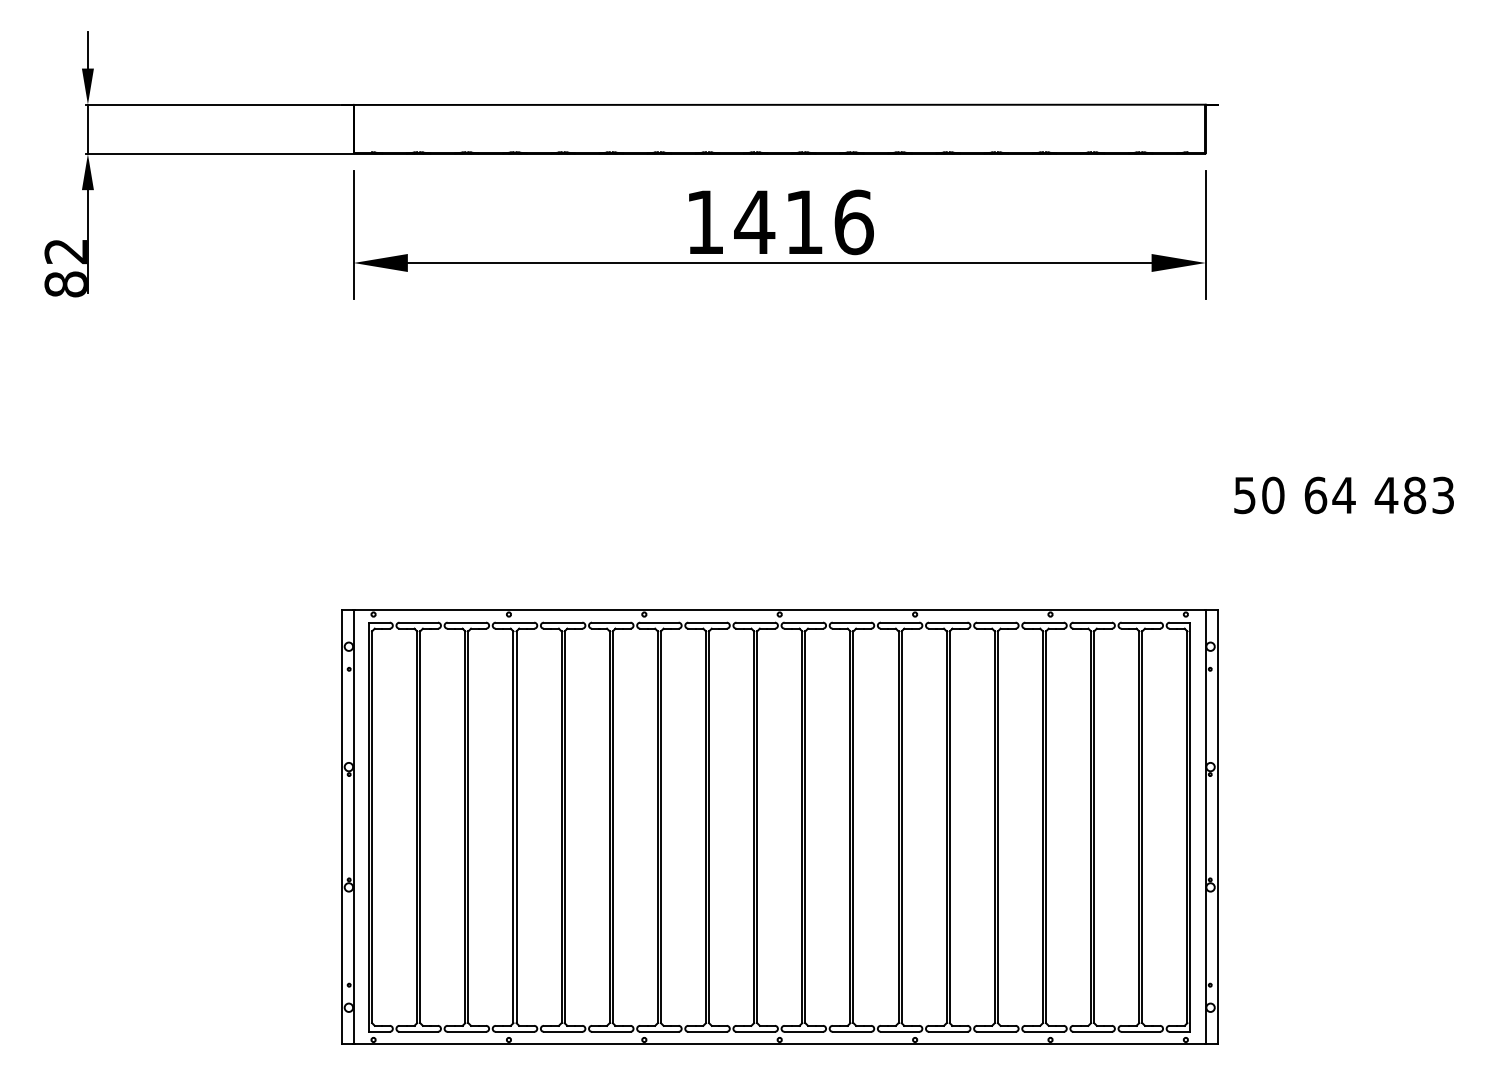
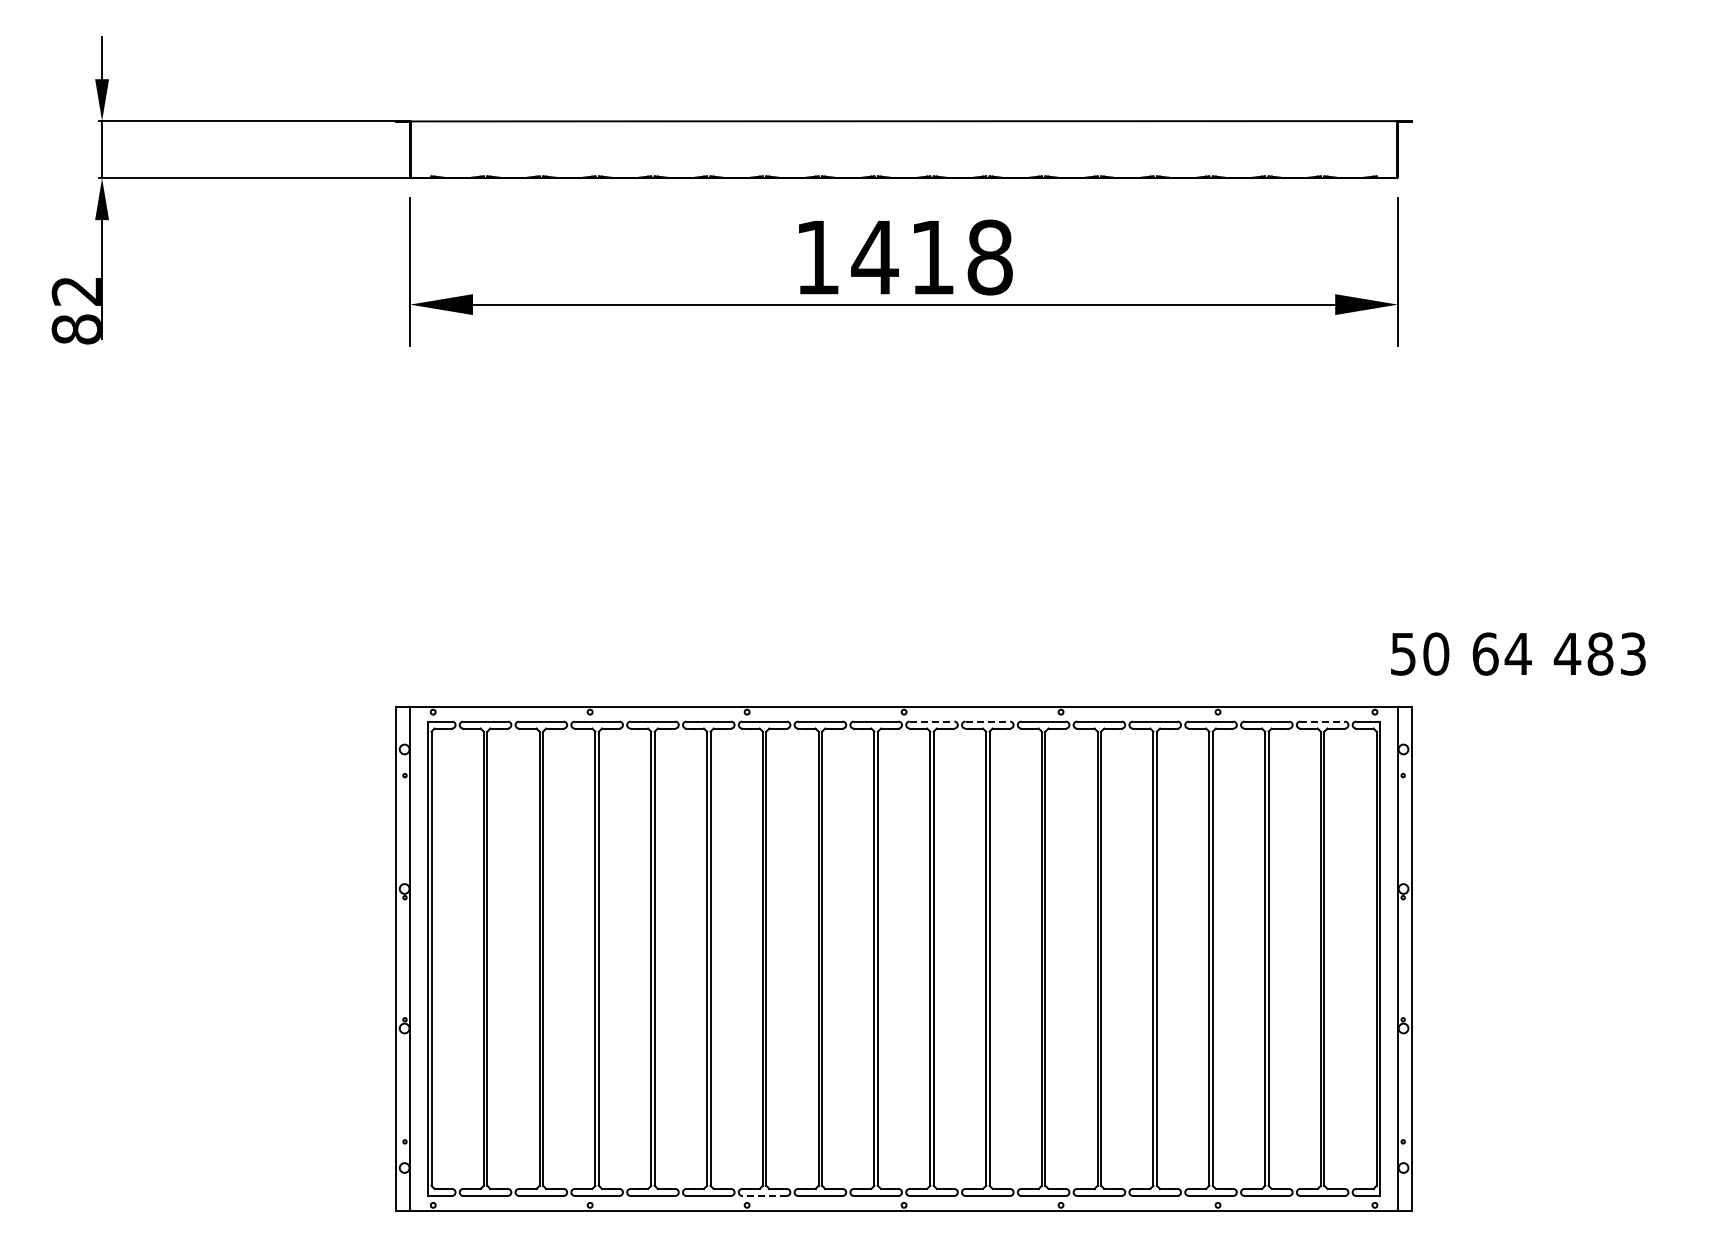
text: (854, 222) -> (990, 257), 1416 -> 1418
text: (1344, 494) -> (1518, 653), moved
line: (804, 622) -> (932, 721), solid -> dashed
line: (852, 622) -> (988, 721), solid -> dashed
line: (1141, 622) -> (1323, 721), solid -> dashed
line: (659, 1031) -> (764, 1195), solid -> dashed

